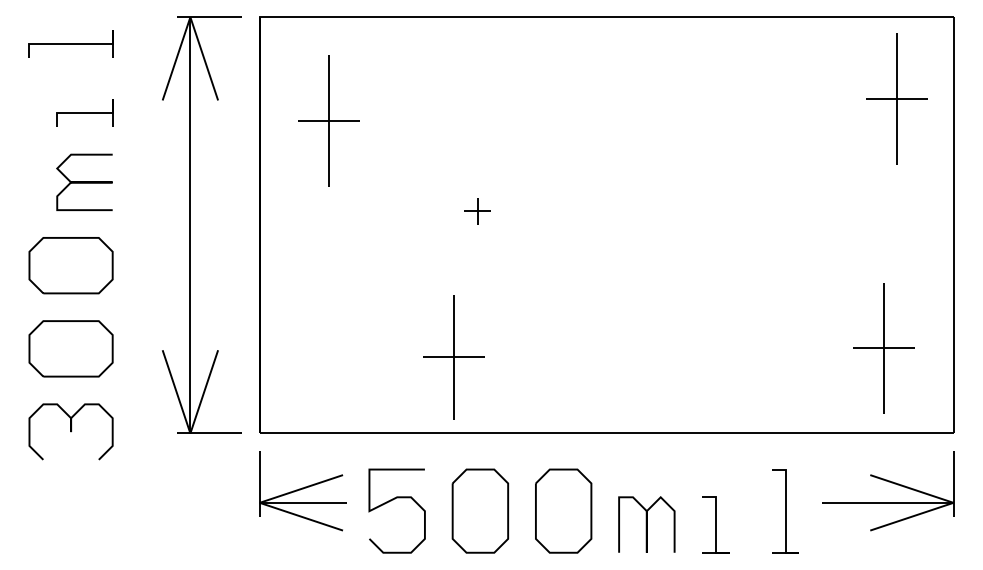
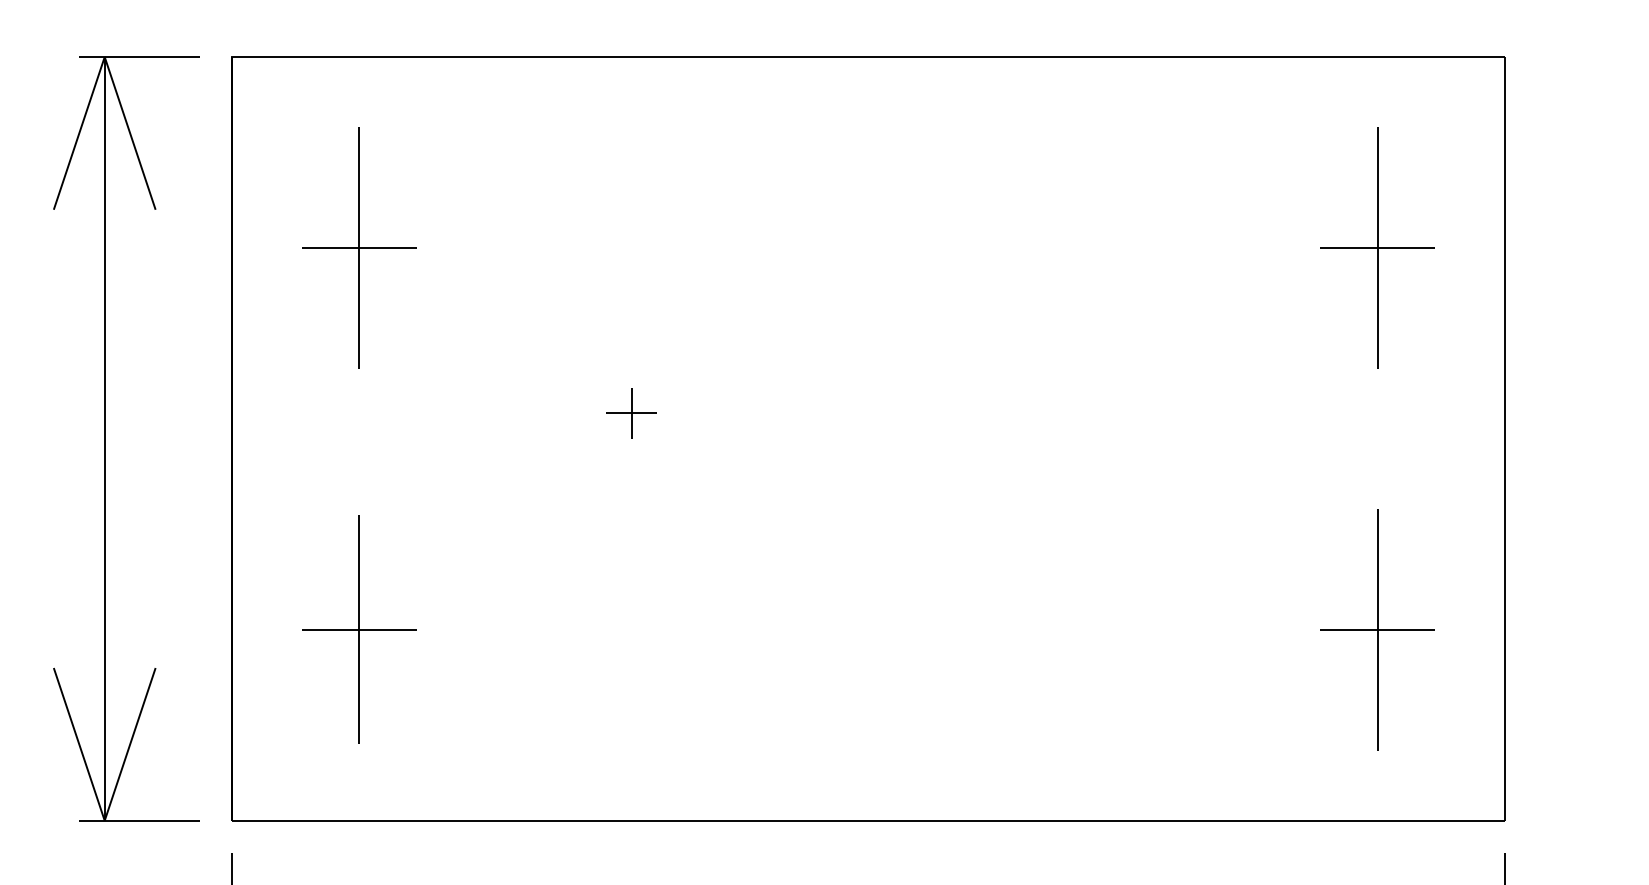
part: (896, 98) -> (1376, 246), moved
part: (883, 348) -> (1376, 629), moved
part: (453, 357) -> (358, 629), moved

